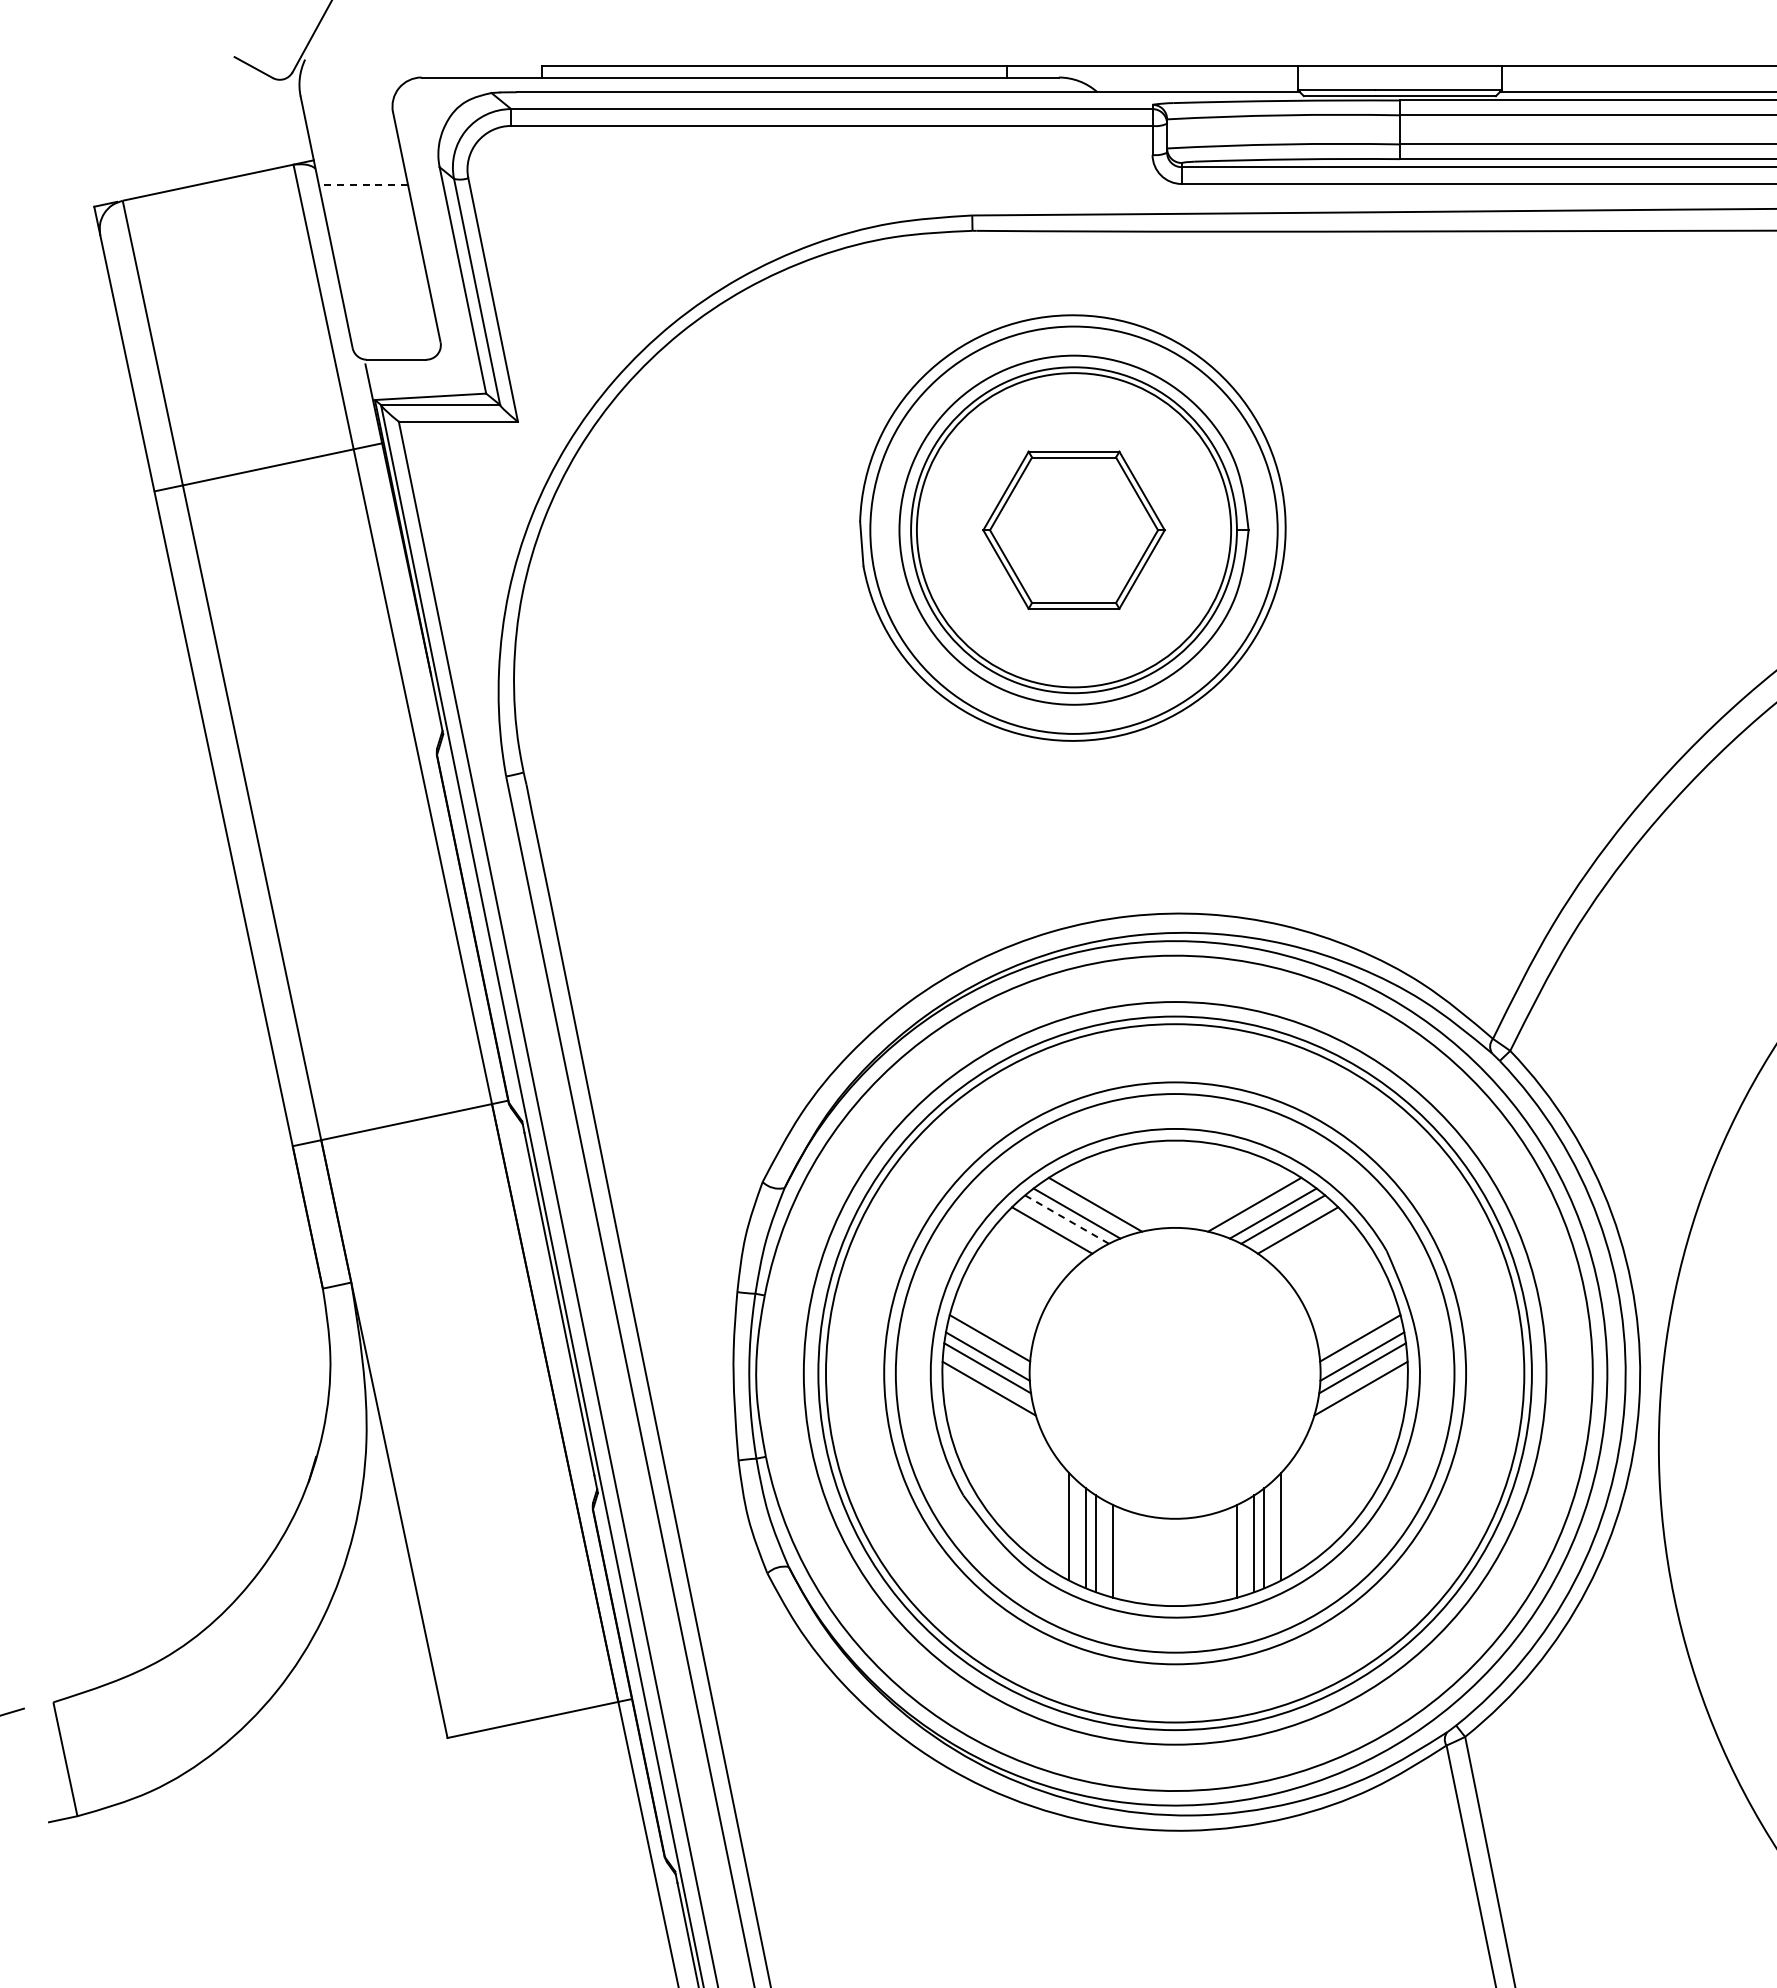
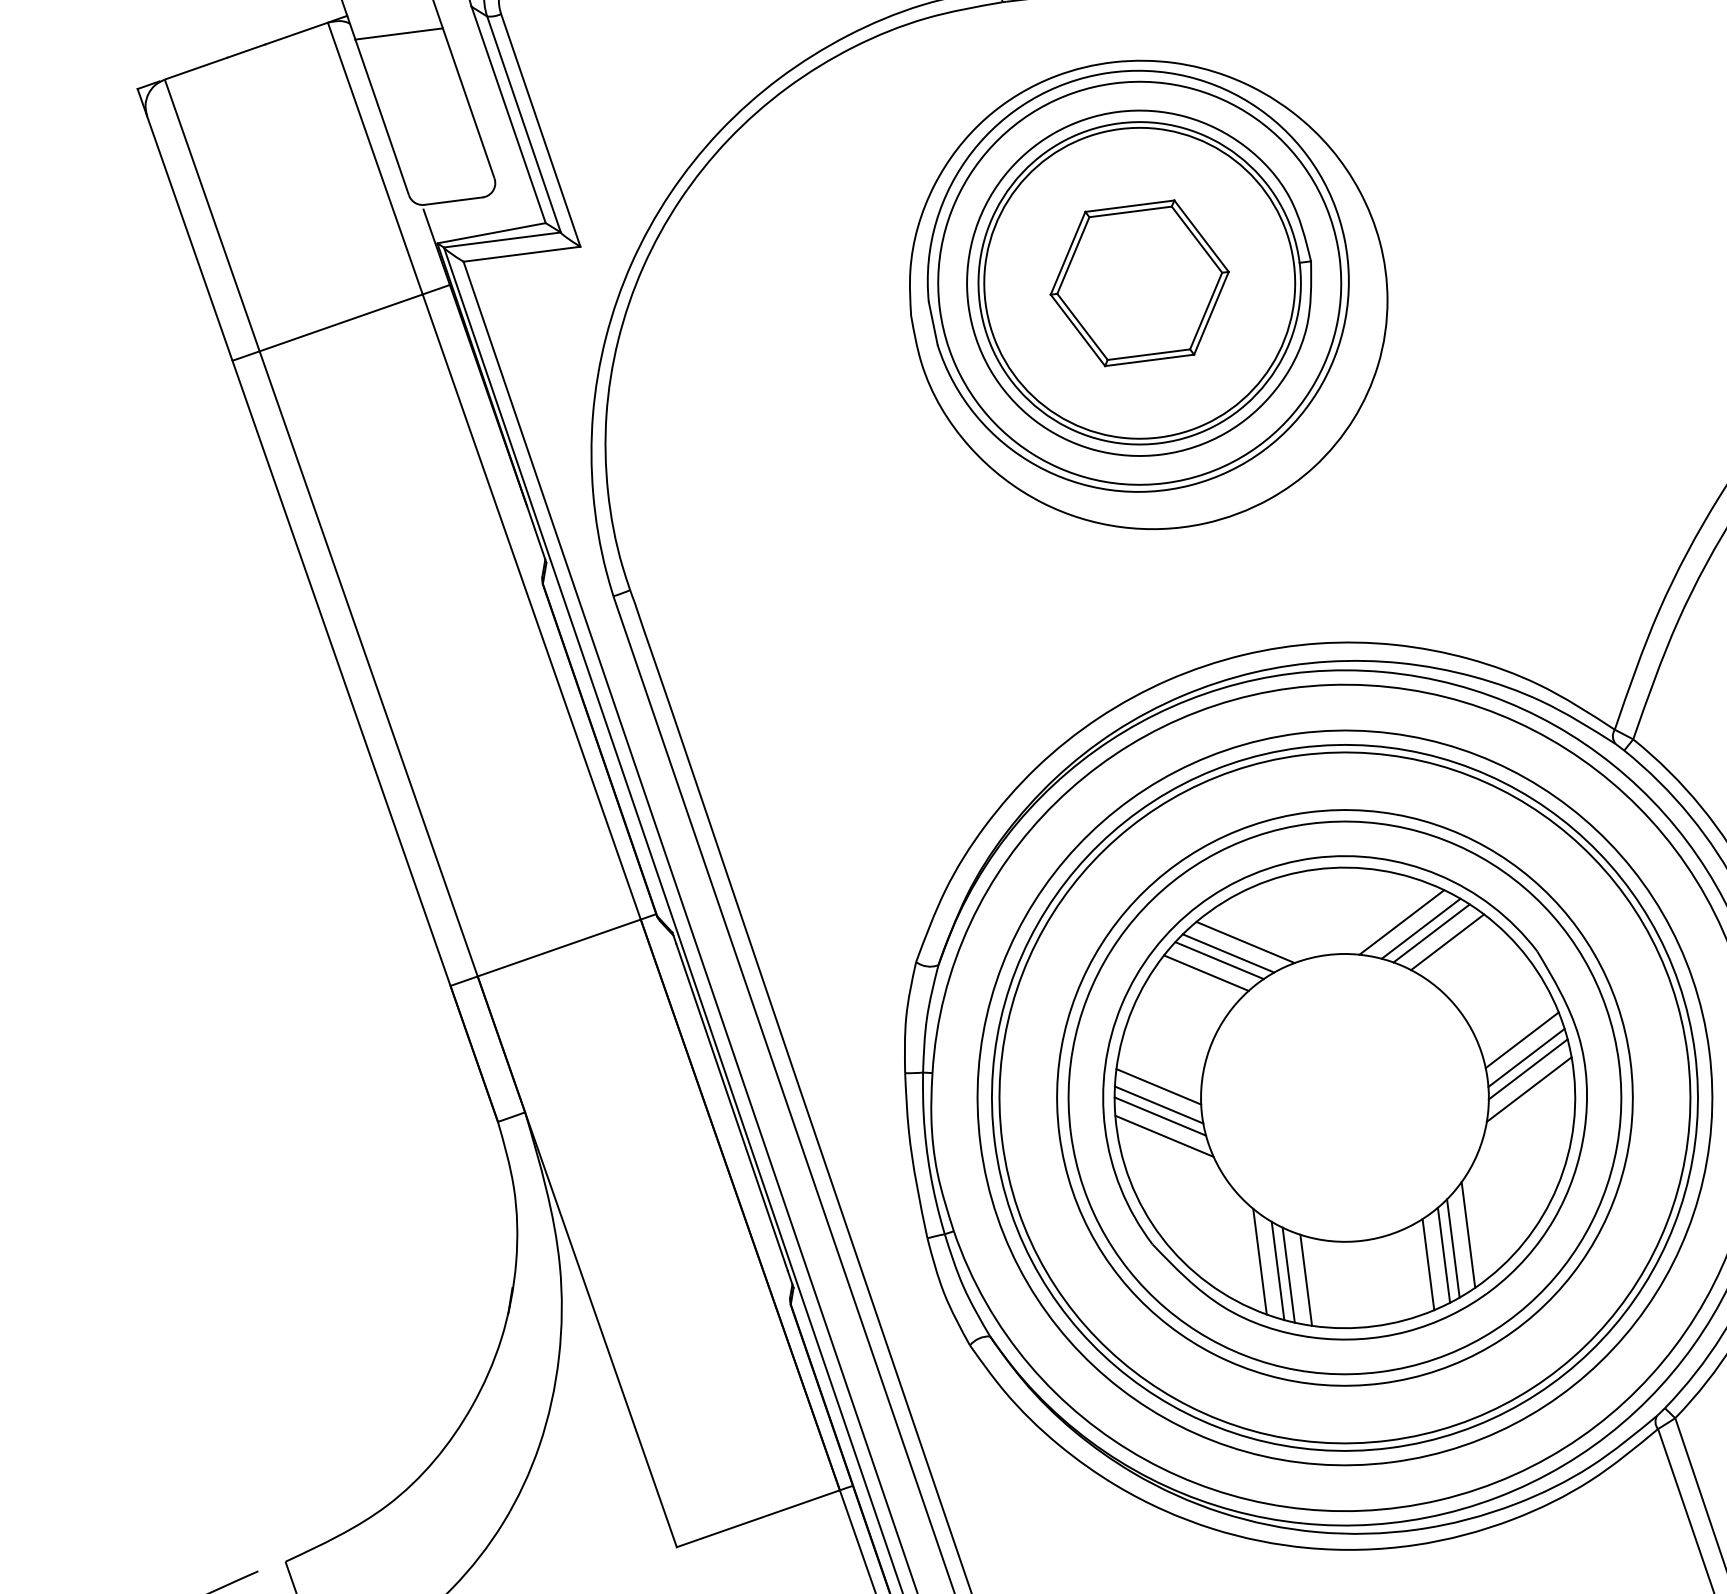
line: (363, 185) -> (399, 34), dashed -> solid
part: (1080, 542) -> (1147, 294), added
line: (1067, 1219) -> (1219, 960), dashed -> solid

